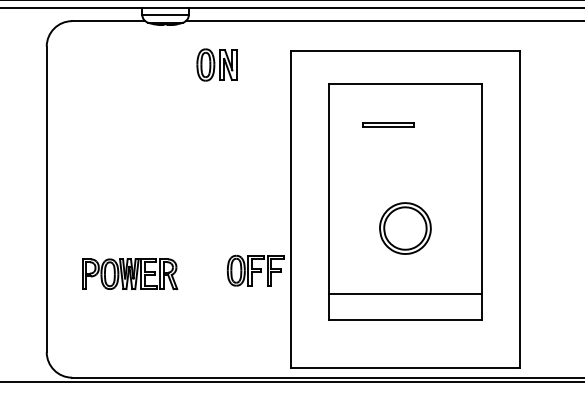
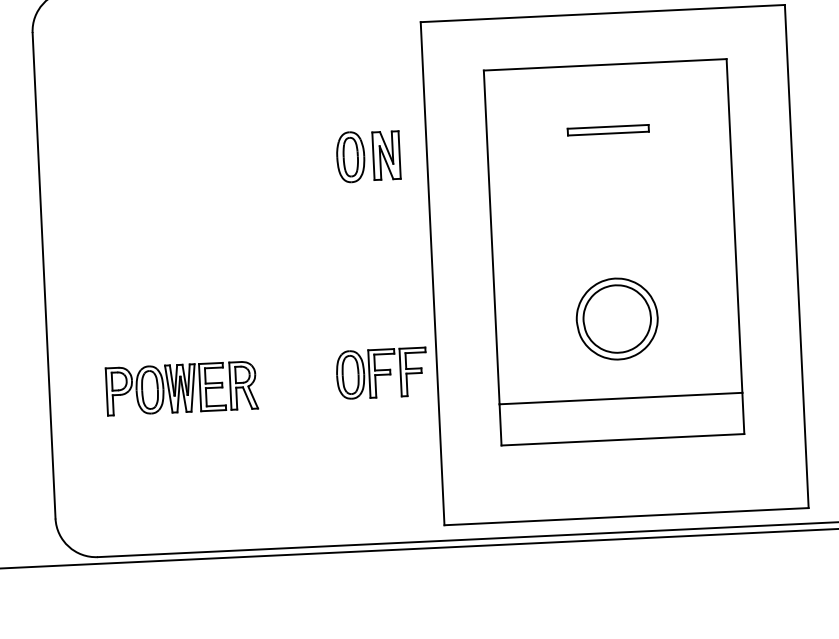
part: (216, 64) -> (367, 155), moved
part: (388, 124) -> (608, 129), moved
part: (405, 228) -> (617, 318), moved

